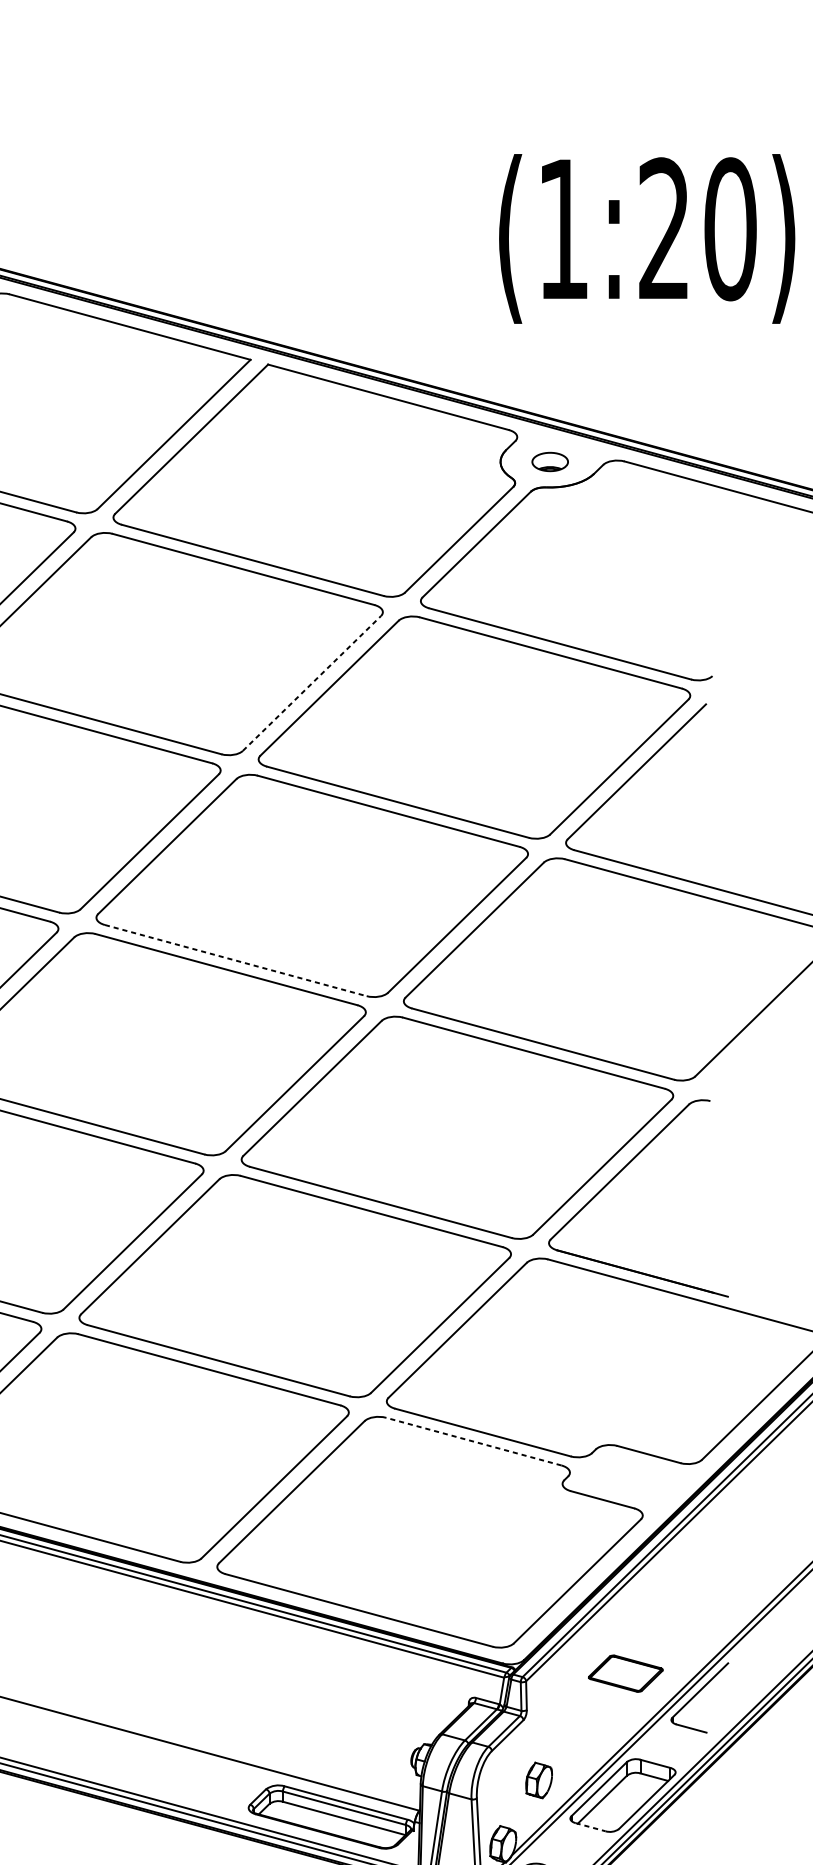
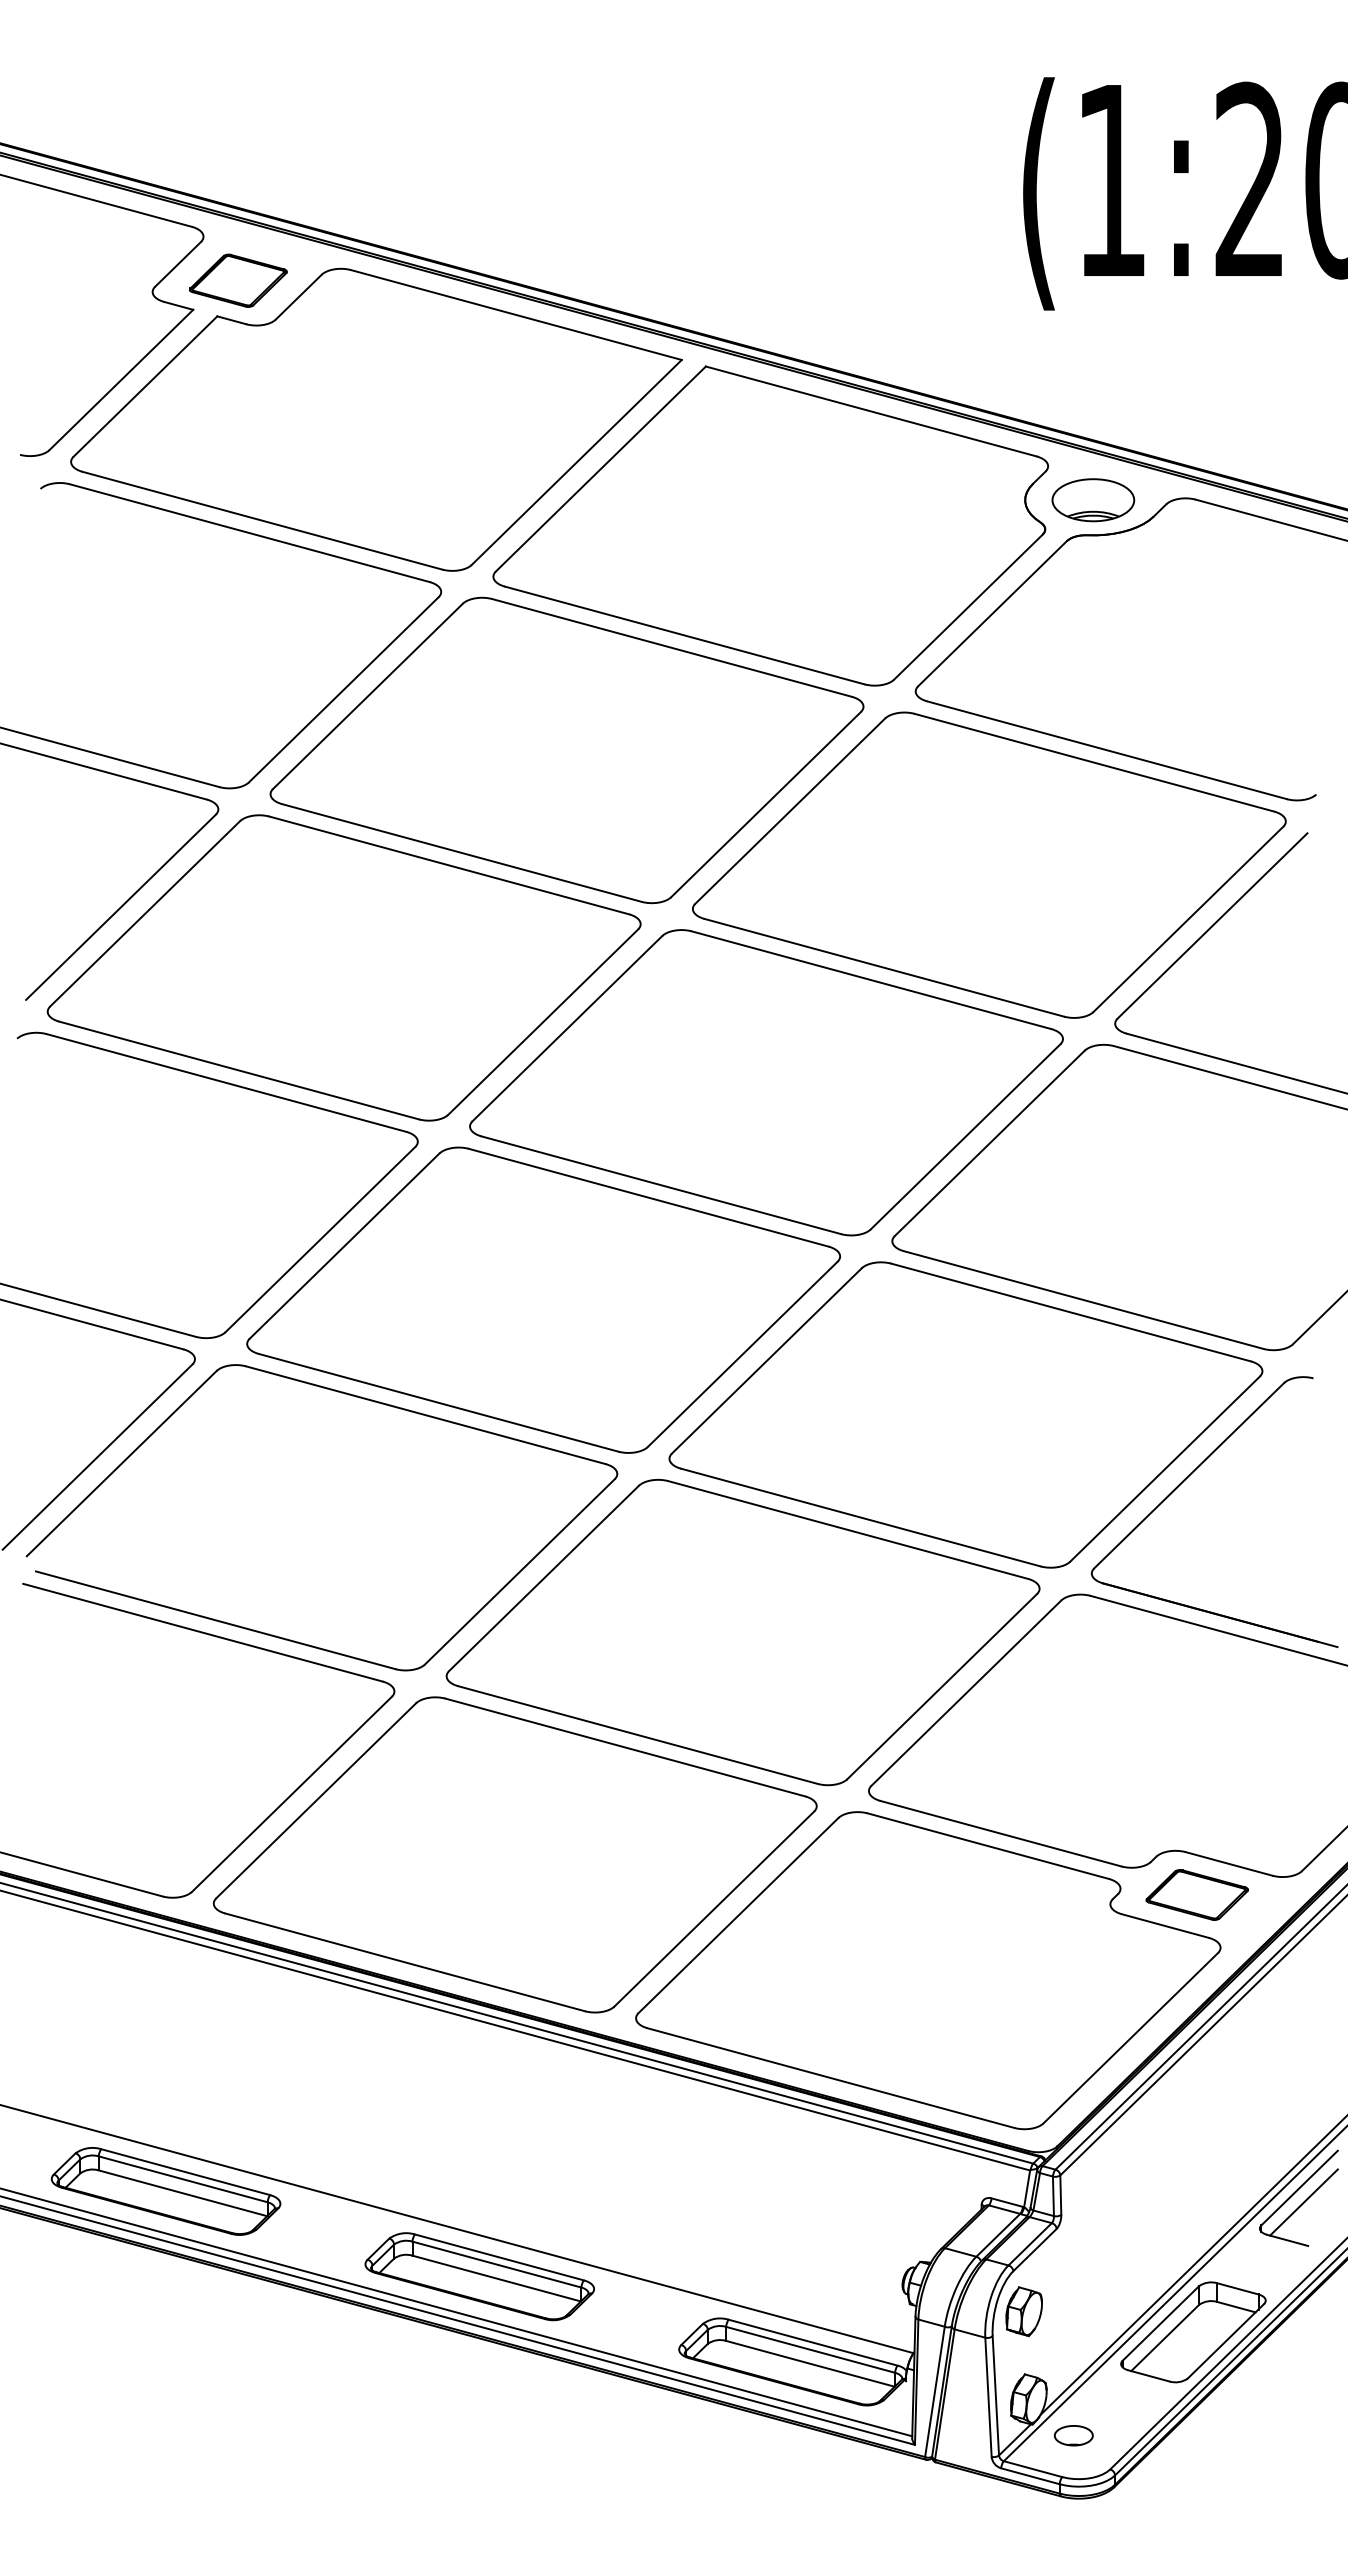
part: (550, 462) -> (1093, 500), size x1.67
line: (312, 683) -> (766, 804), dashed -> solid
line: (235, 960) -> (661, 1185), dashed -> solid
line: (473, 1441) -> (988, 1846), dashed -> solid
part: (625, 1673) -> (1196, 1894), moved
line: (703, 1701) -> (1303, 2202), added
part: (103, 1754) -> (479, 2276), added
part: (538, 1780) -> (1023, 2311), moved
line: (591, 1827) -> (1149, 2376), dashed -> solid

